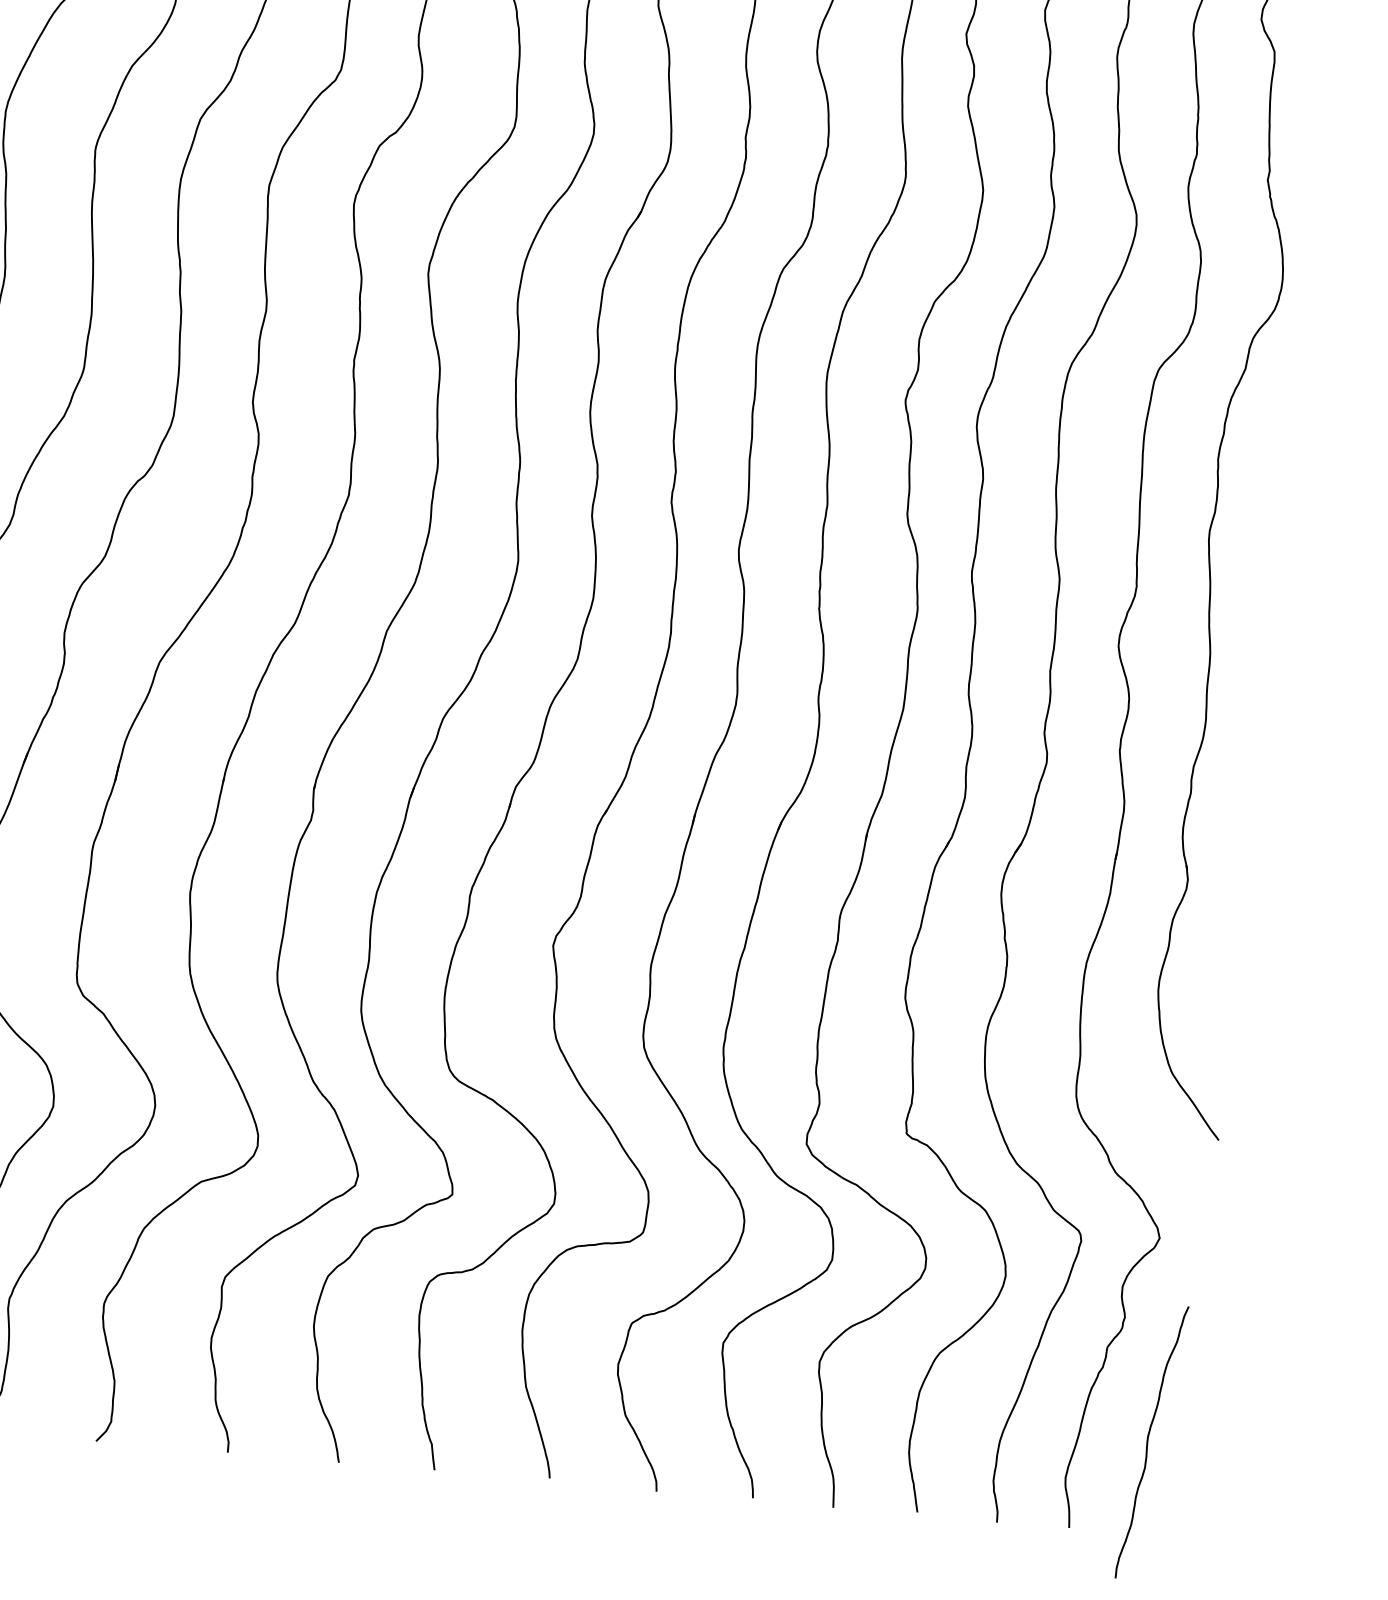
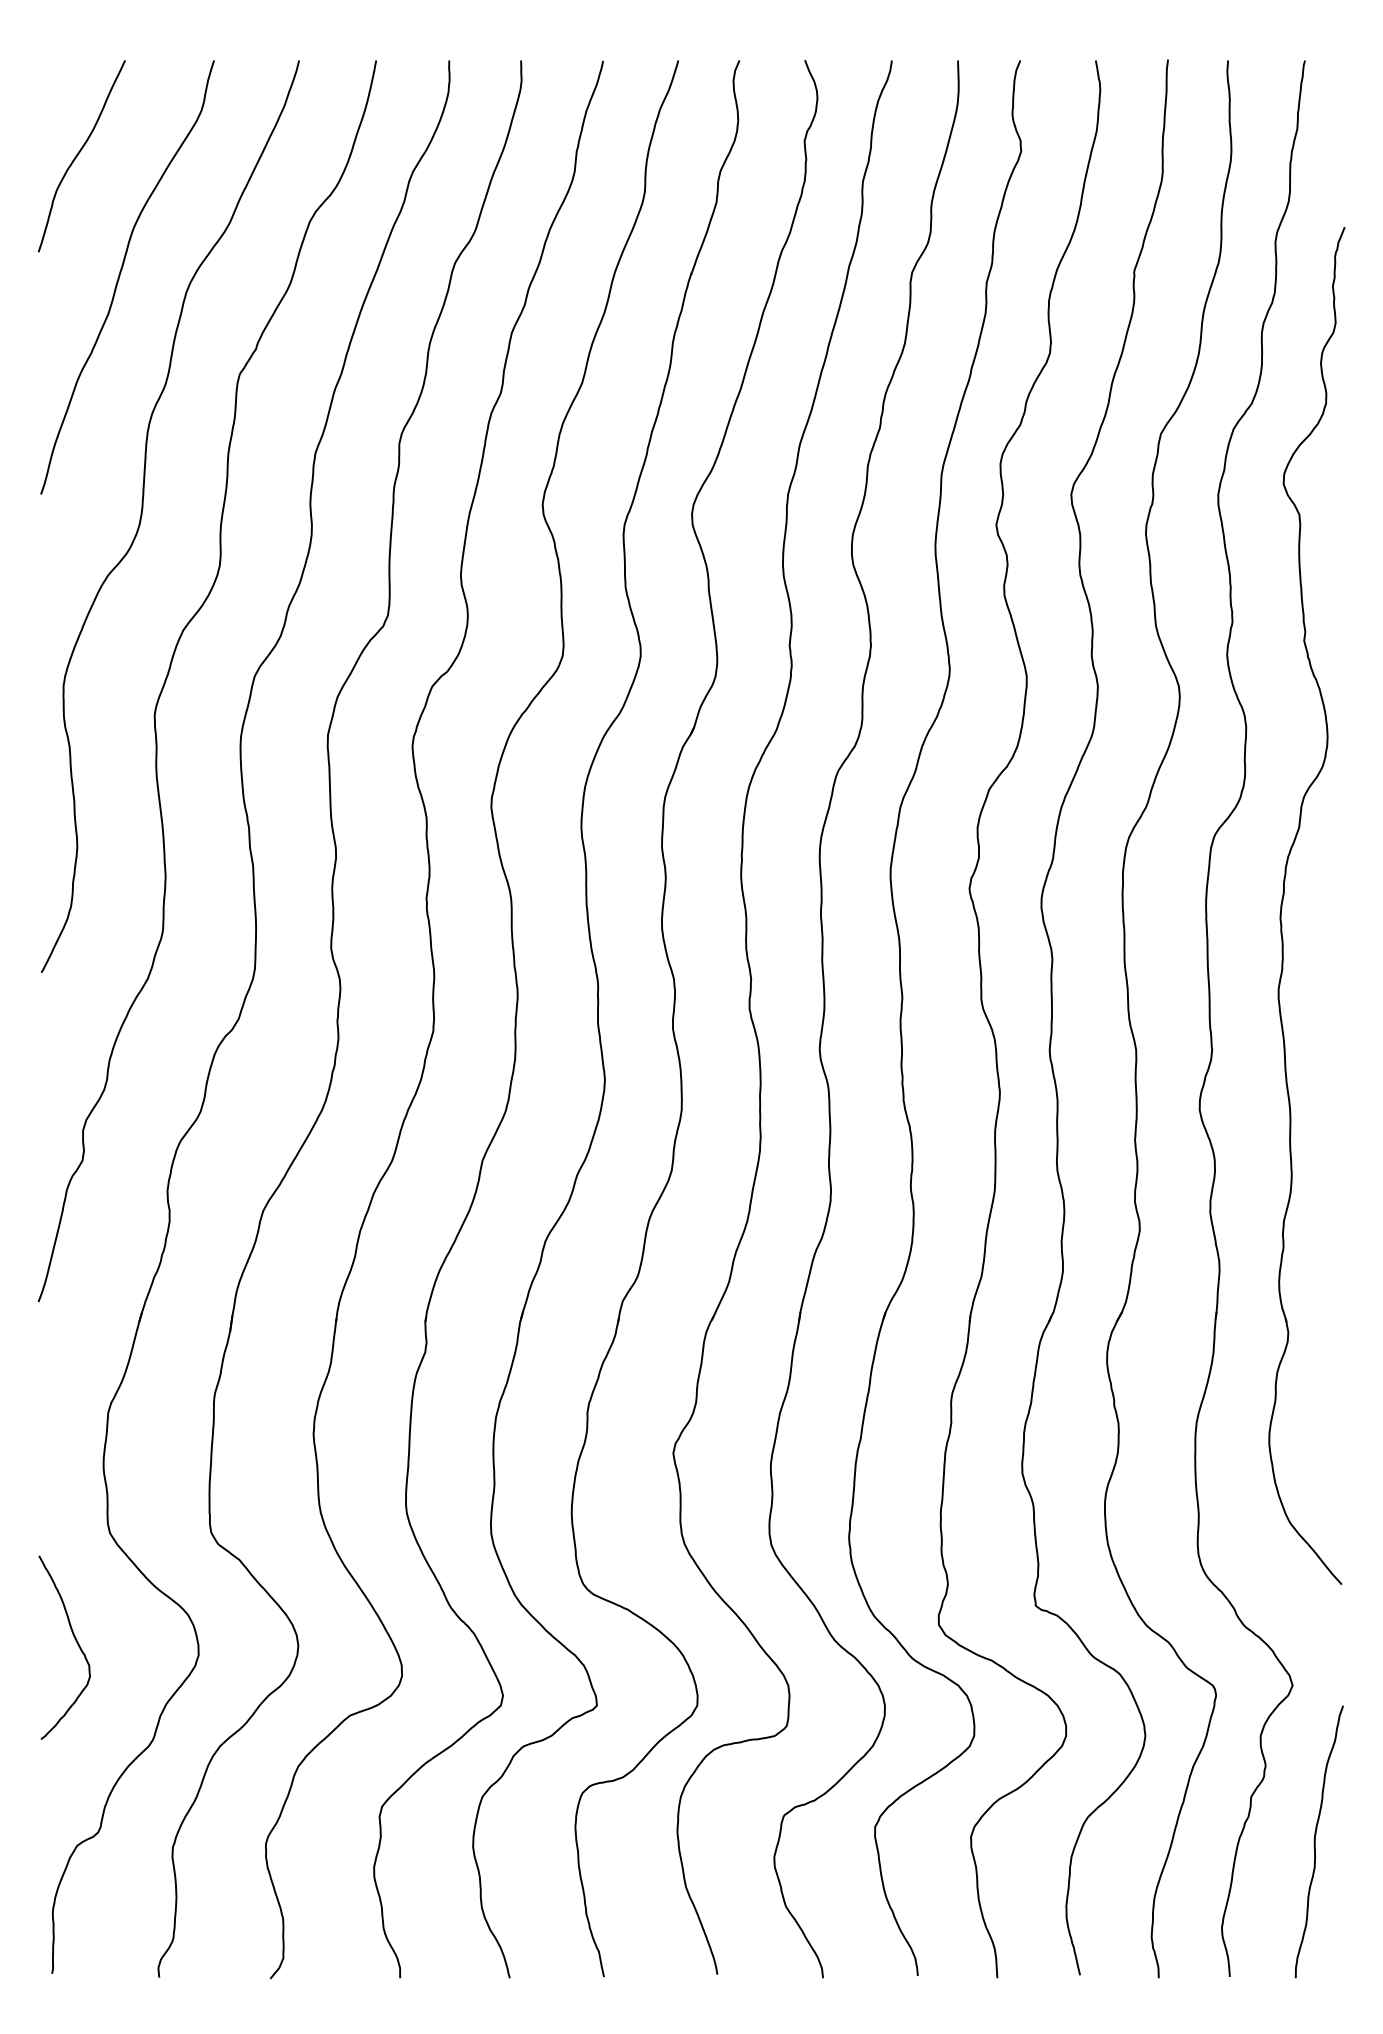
curve: (1148, 1441) -> (1315, 1841), moved

